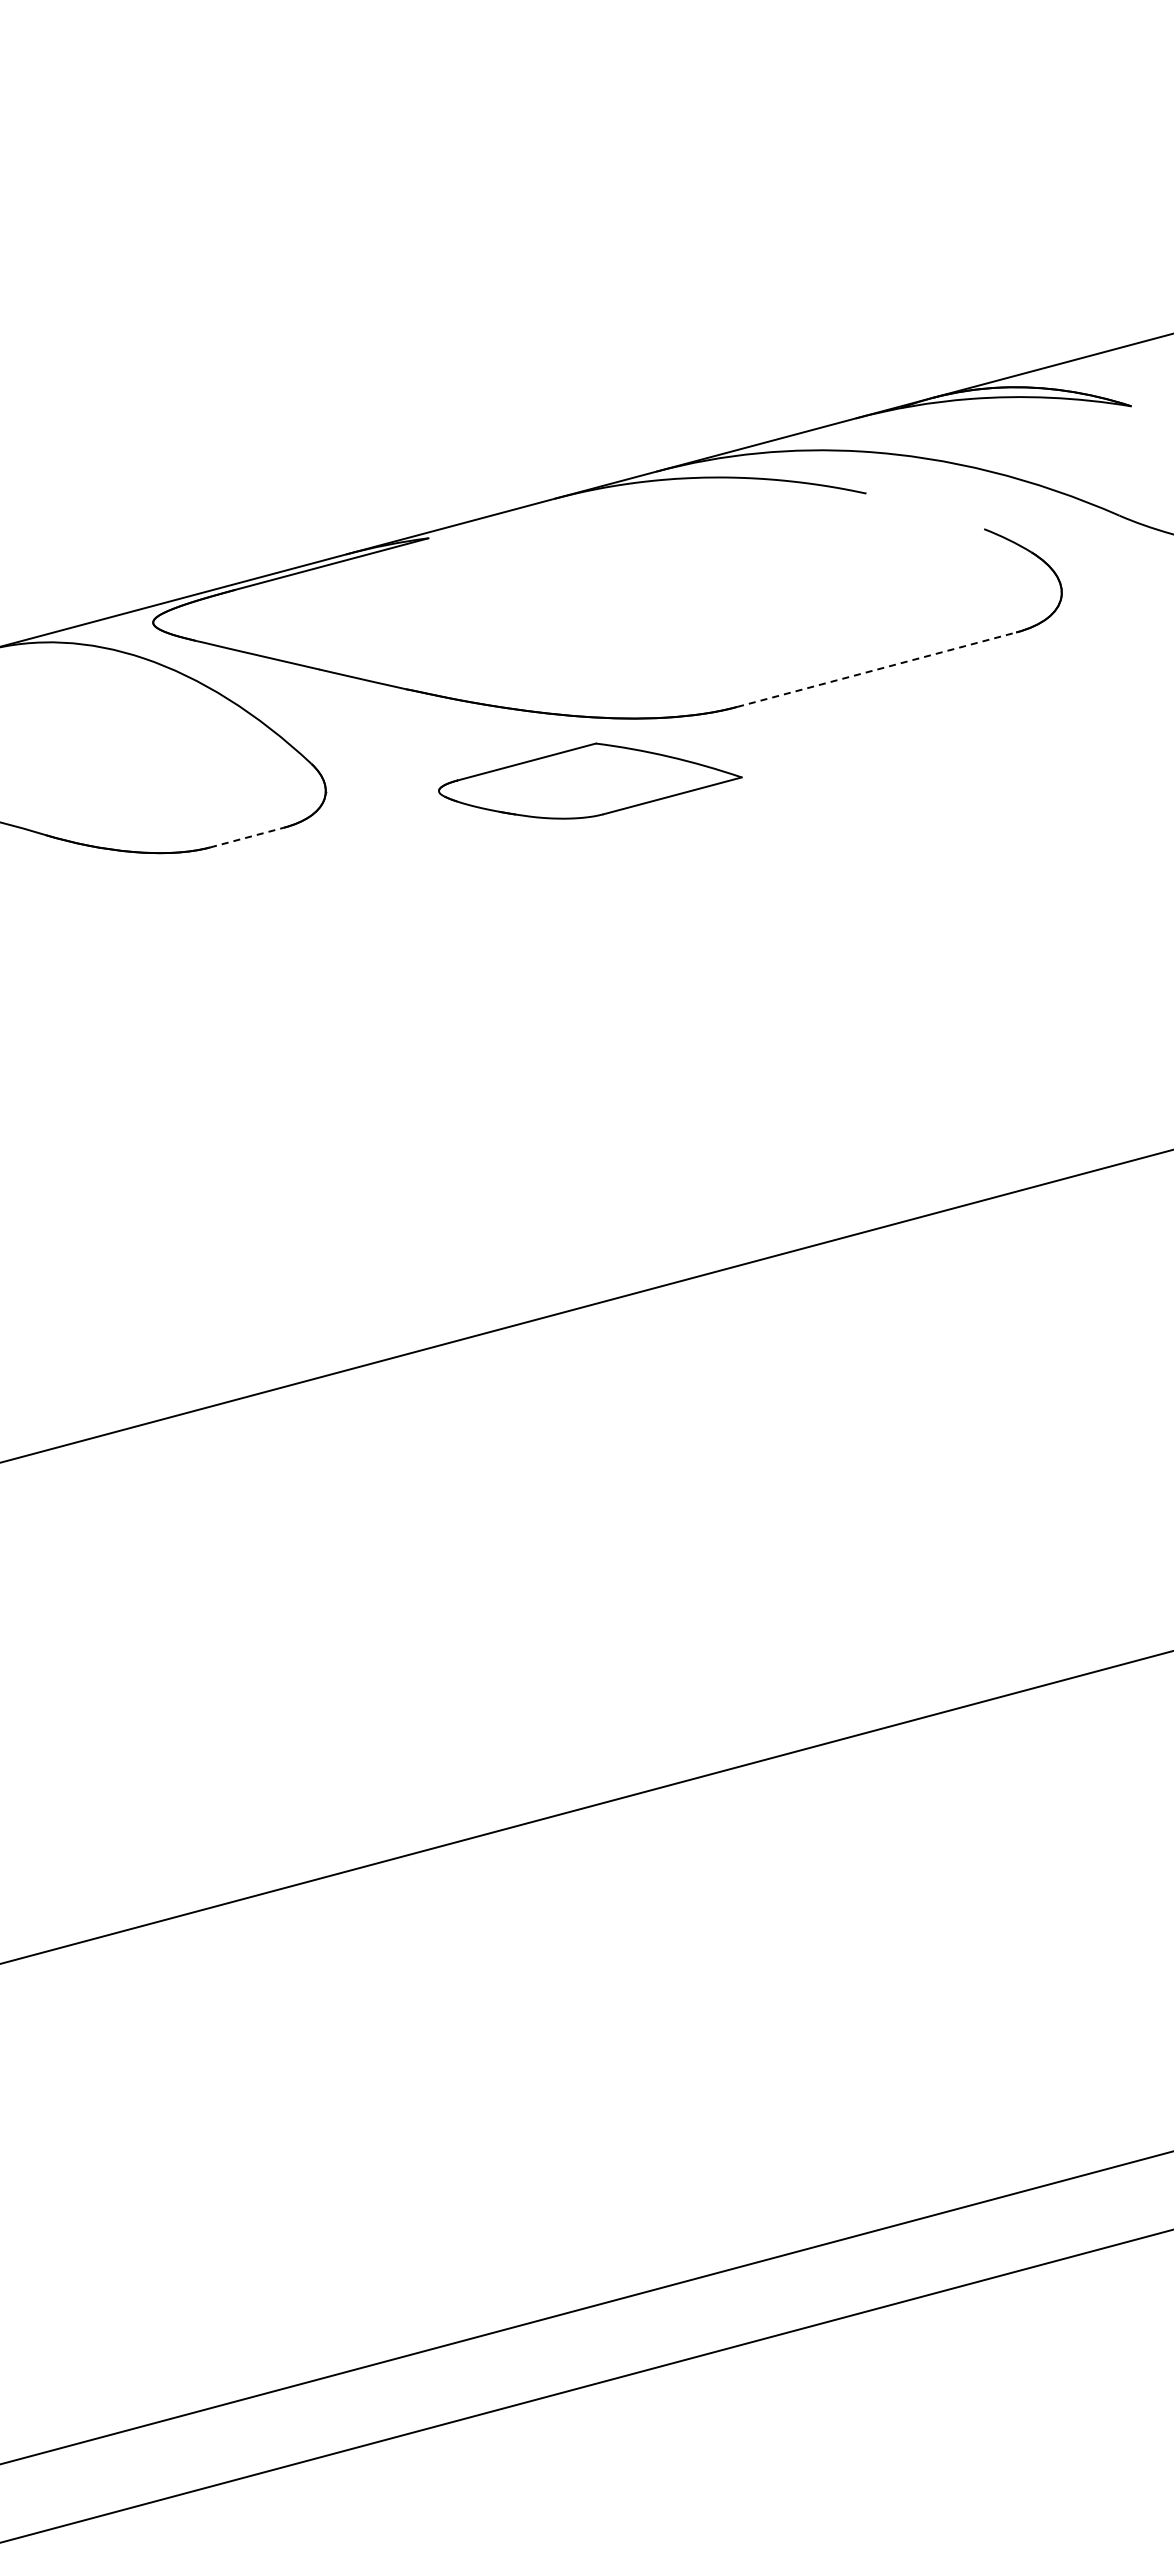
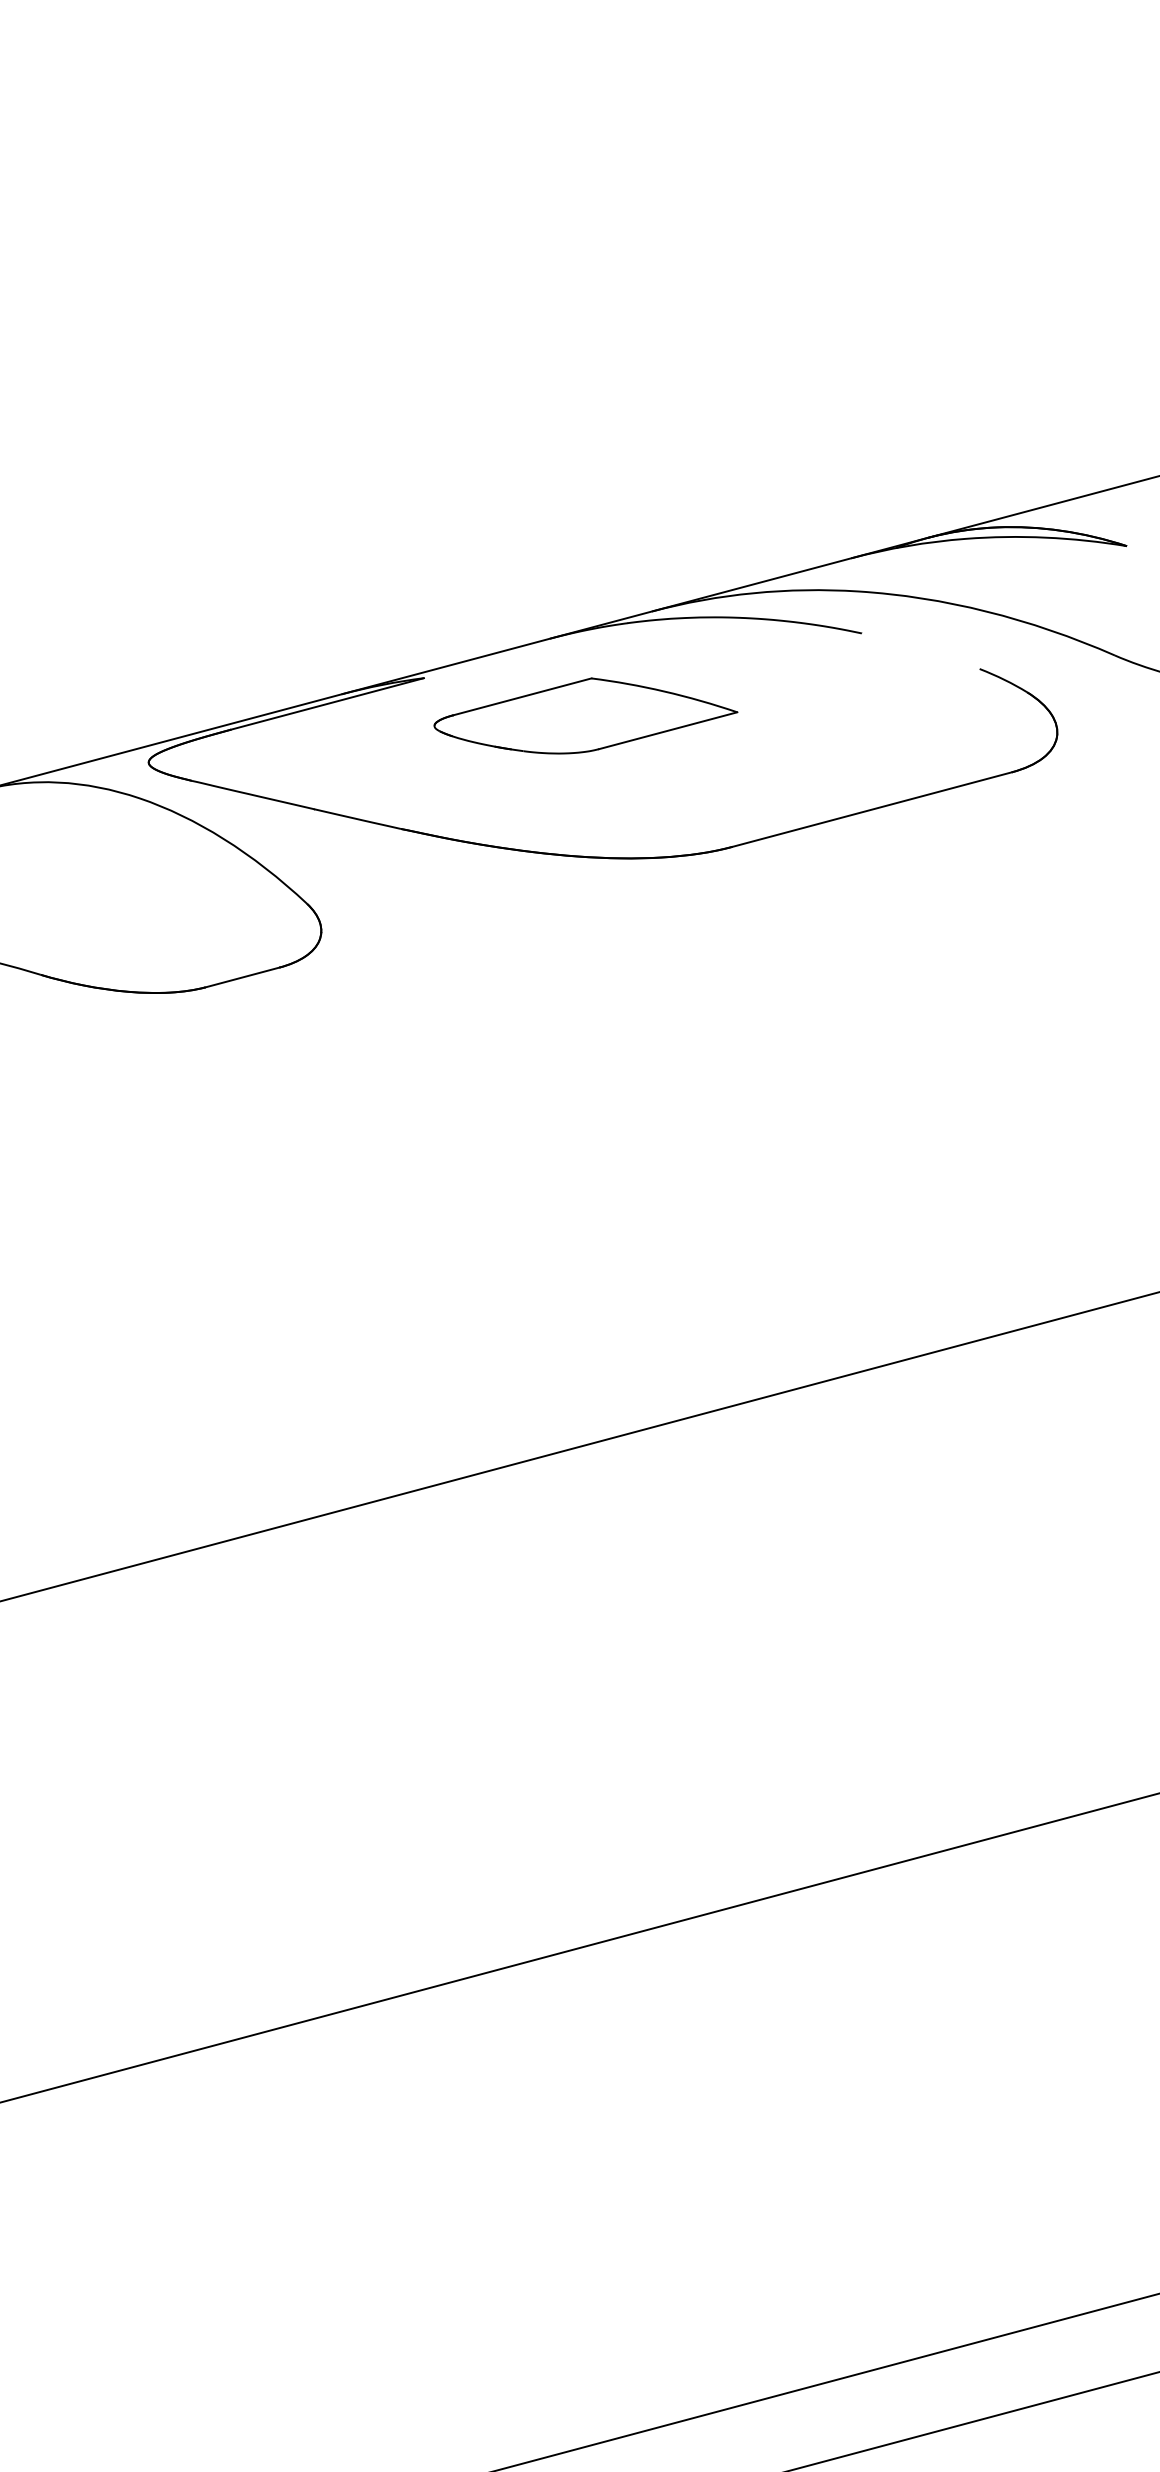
line: (877, 669) -> (873, 809), dashed -> solid
part: (590, 780) -> (586, 715), moved
line: (247, 837) -> (243, 977), dashed -> solid

